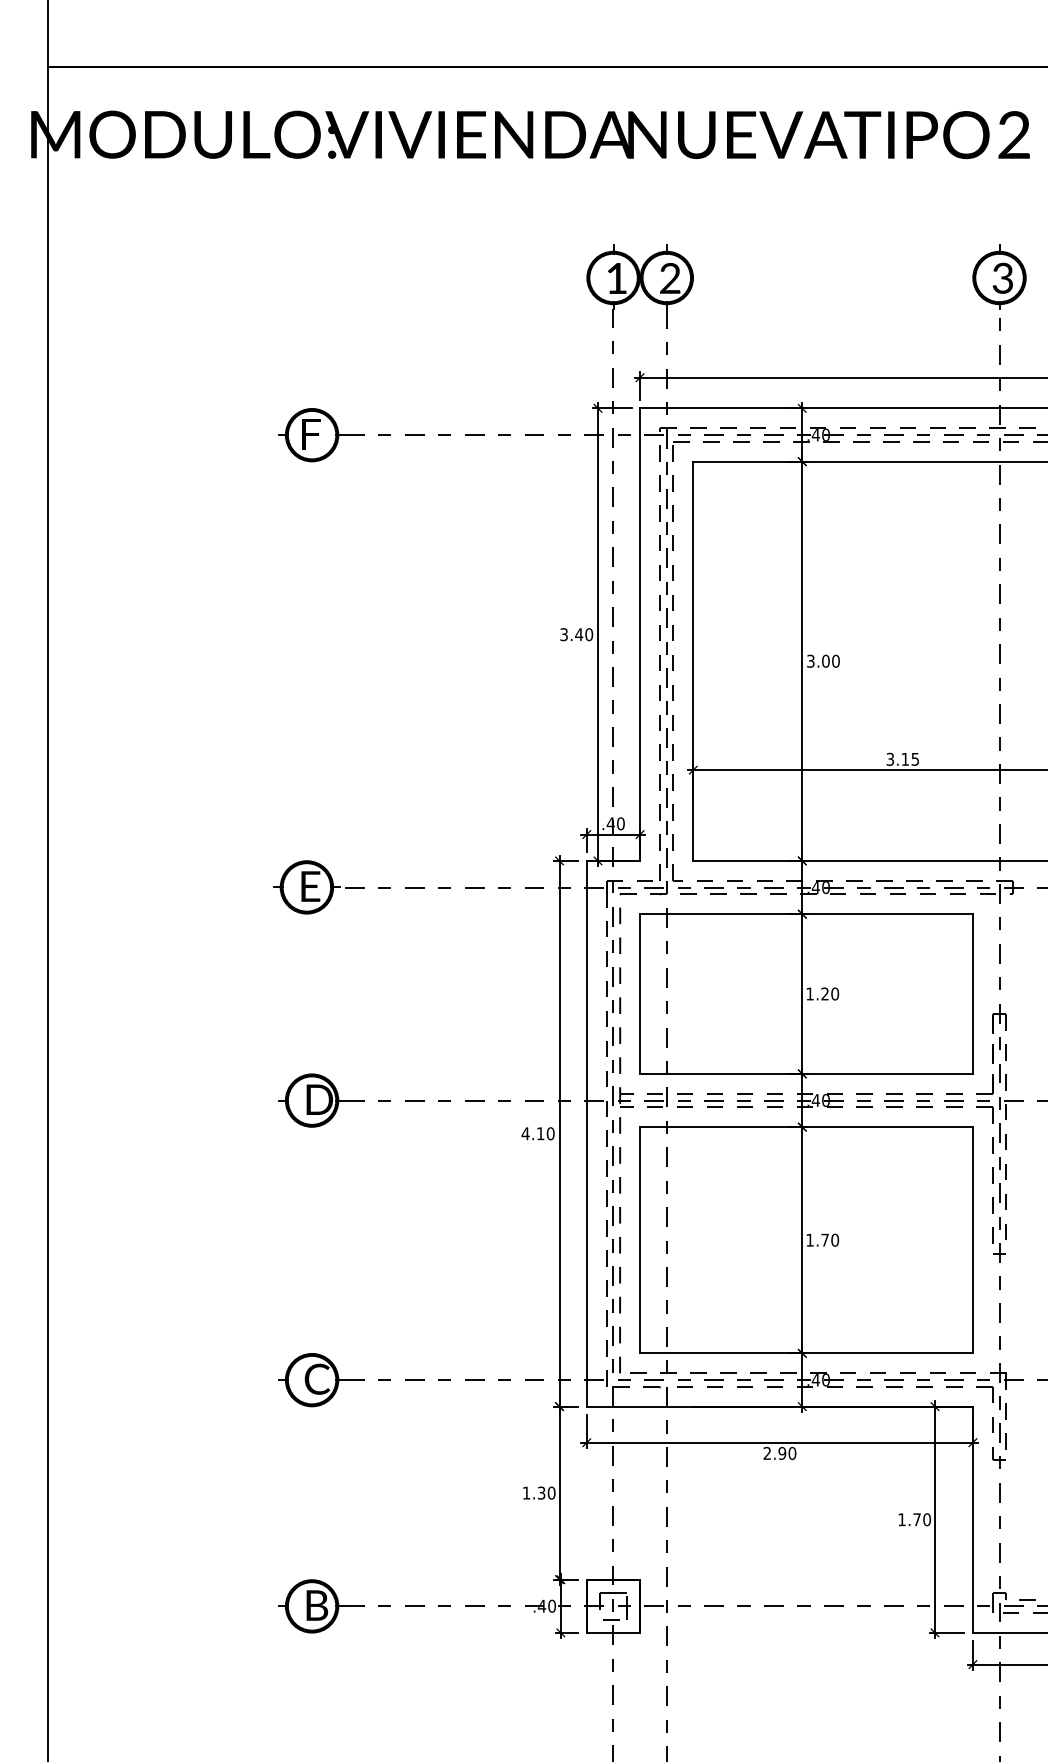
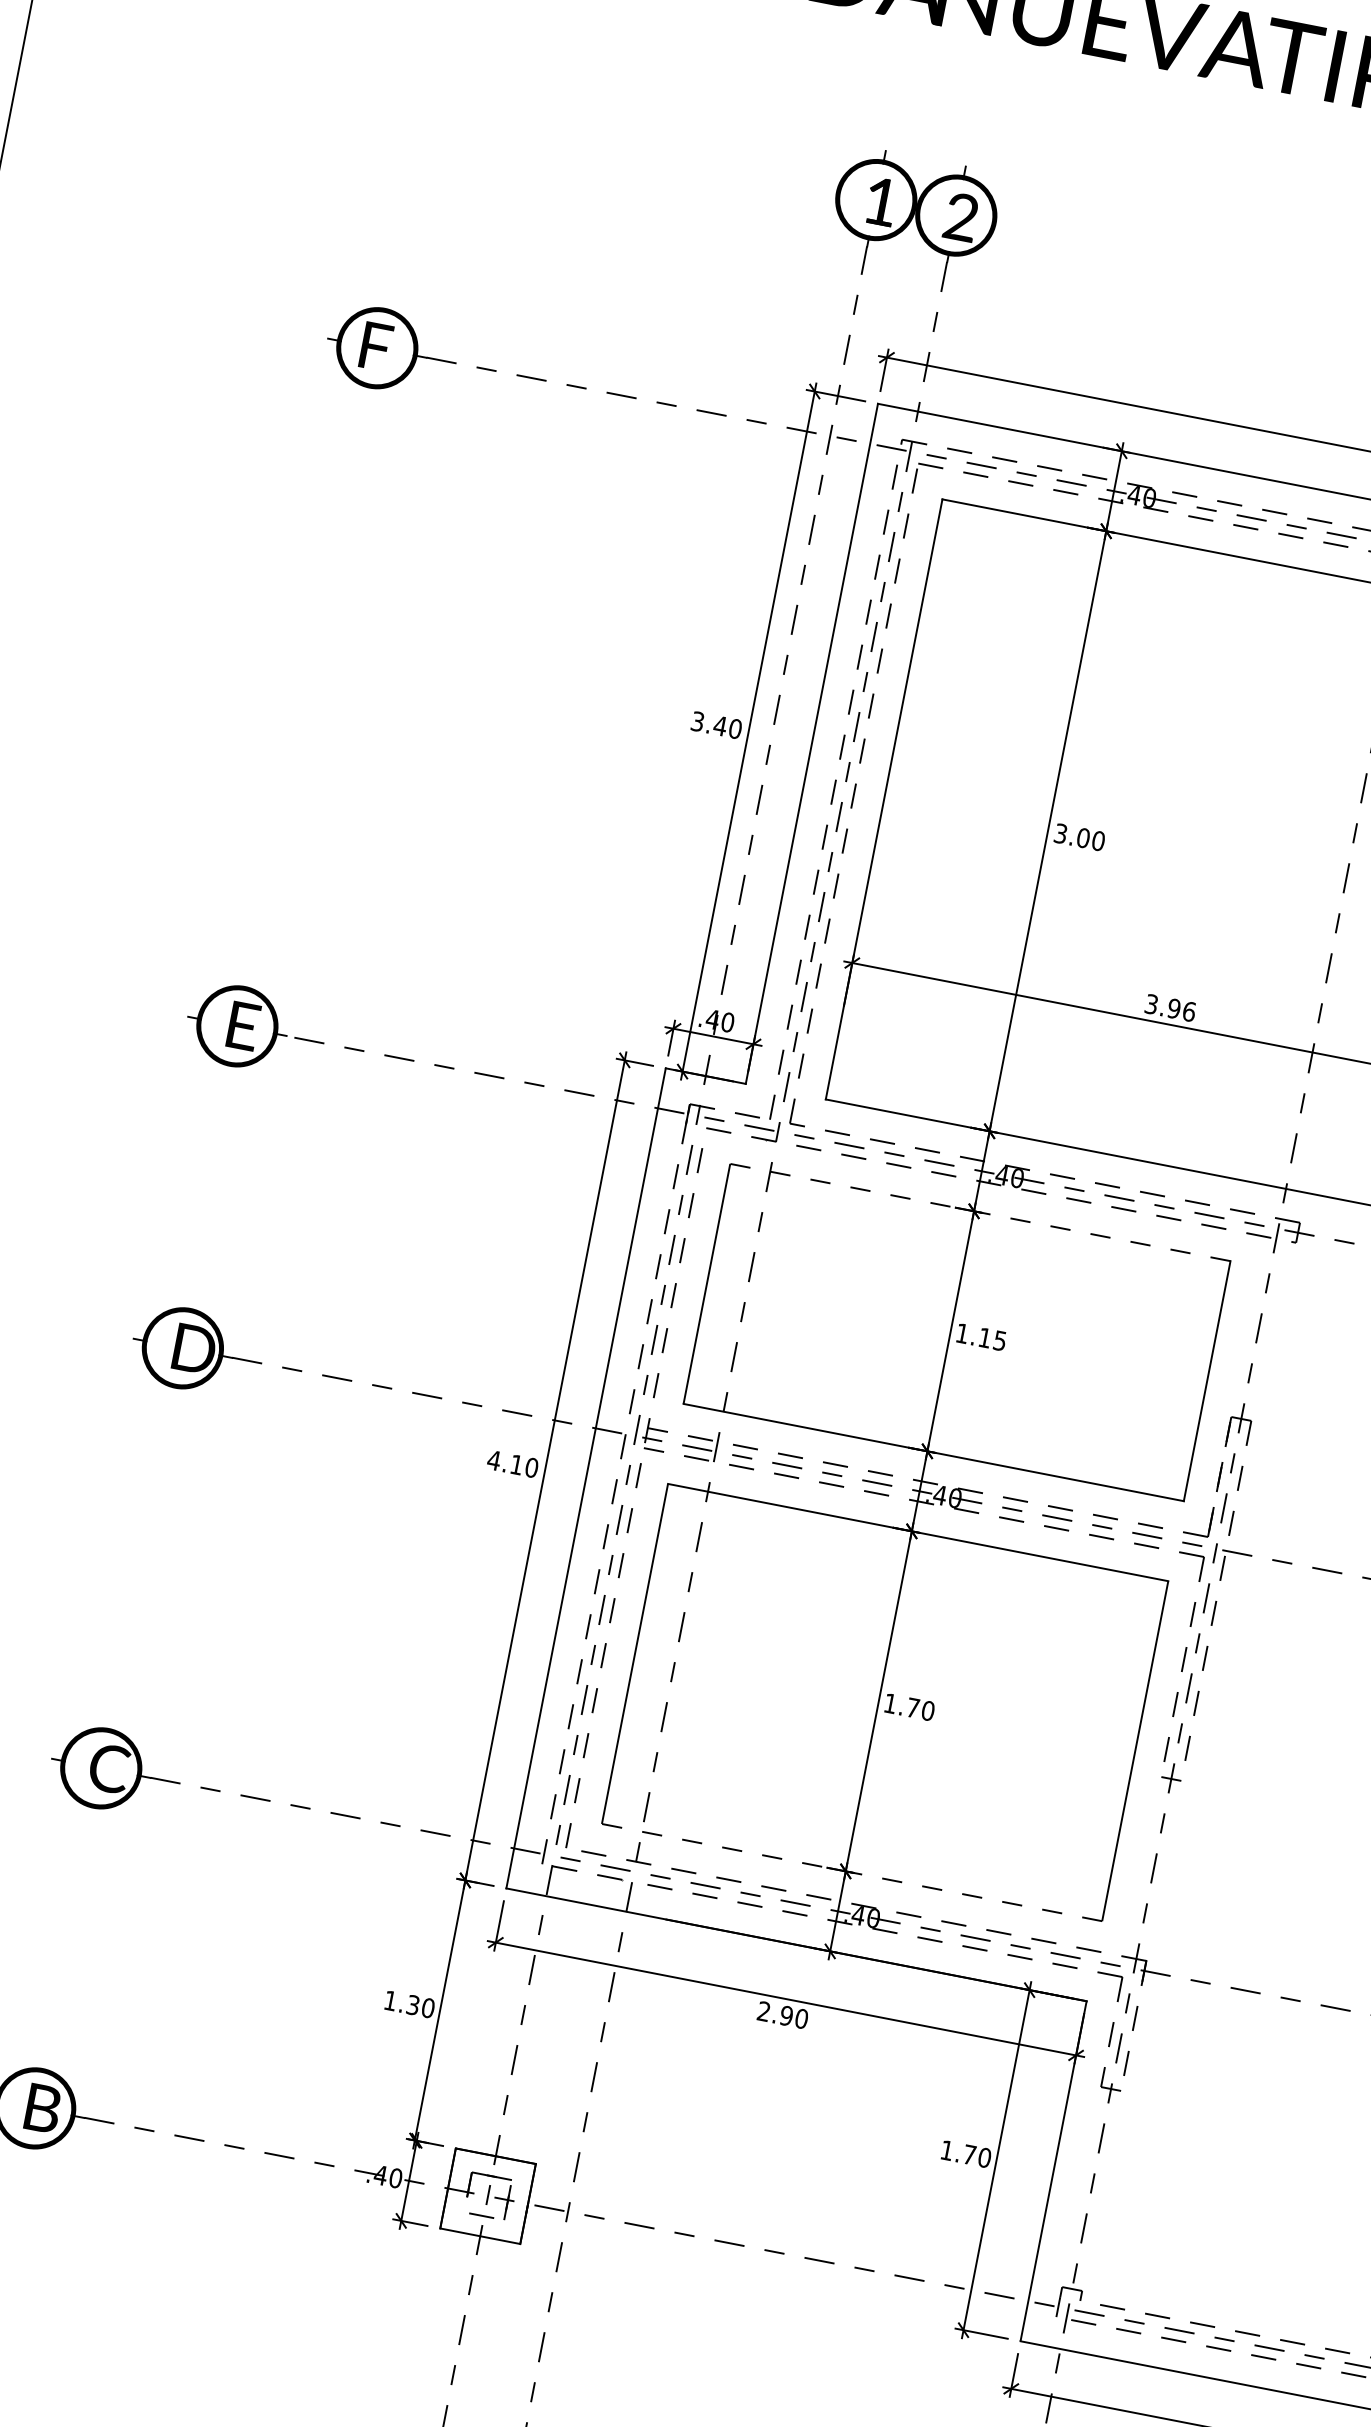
text: (910, 758) -> (1182, 1008), 3.15 -> 3.96
line: (805, 914) -> (978, 1212), solid -> dashed
text: (830, 993) -> (993, 1338), 1.20 -> 1.15
line: (805, 1353) -> (850, 1872), solid -> dashed

